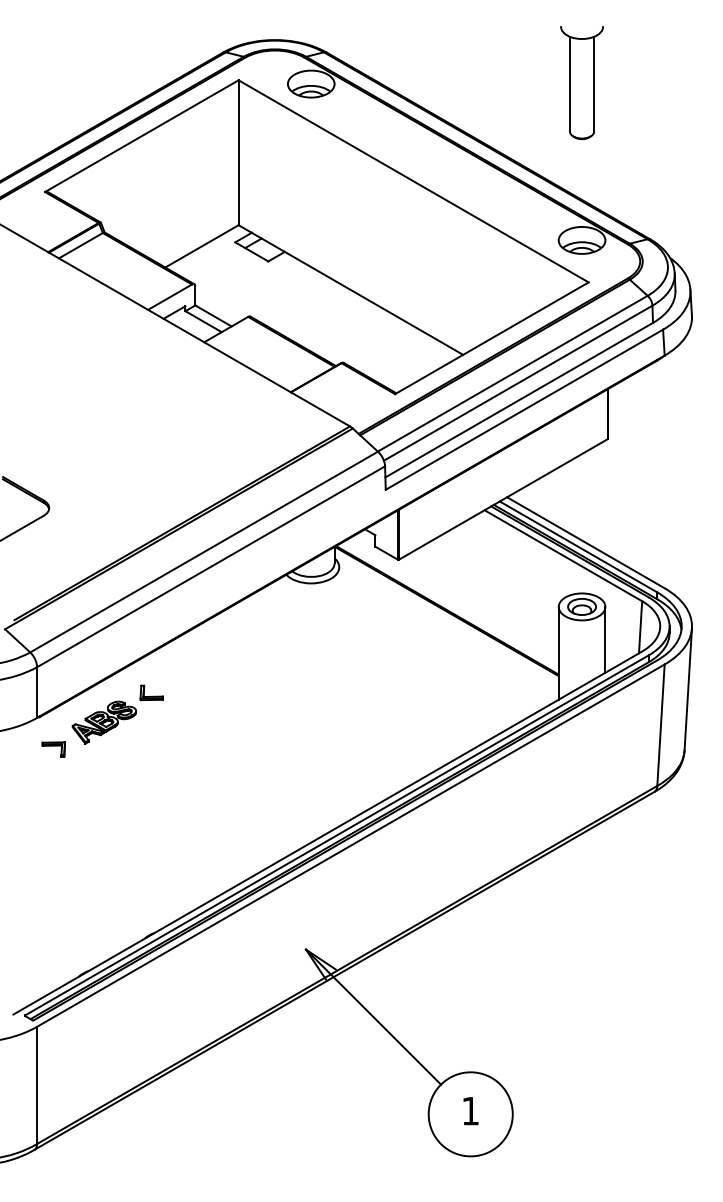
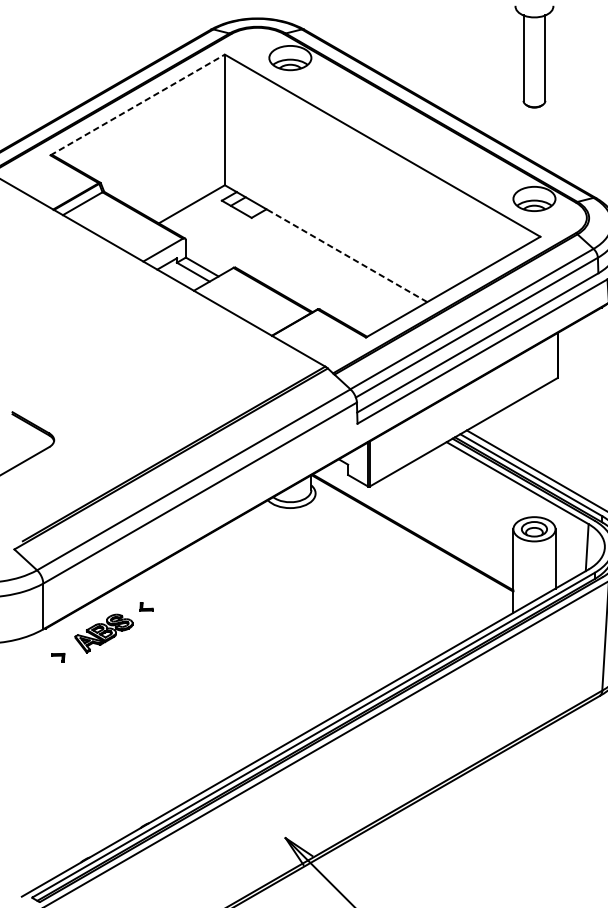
line: (141, 136) -> (137, 105), solid -> dashed
line: (374, 303) -> (347, 255), solid -> dashed
part: (151, 692) -> (146, 606), size x0.6
part: (53, 749) -> (58, 657), size x0.6

